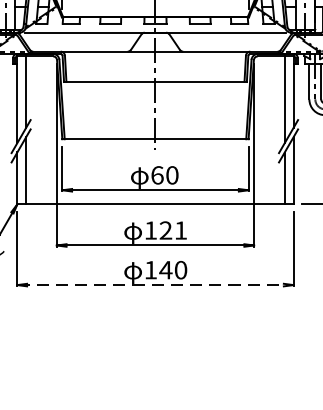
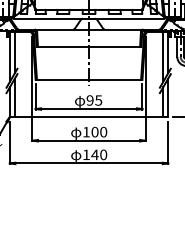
text: (164, 175) -> (94, 100), 60 -> 95
text: (173, 229) -> (99, 131), 121 -> 100
line: (156, 285) -> (89, 163), dashed -> solid

